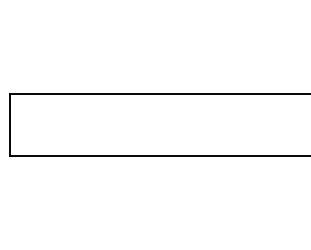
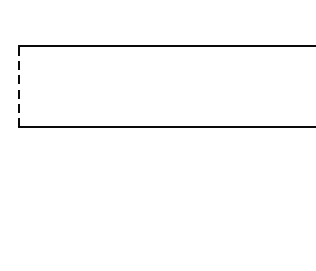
line: (9, 124) -> (19, 86), solid -> dashed

